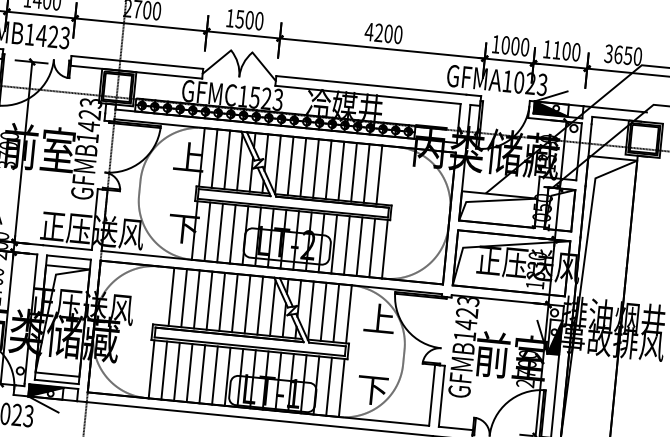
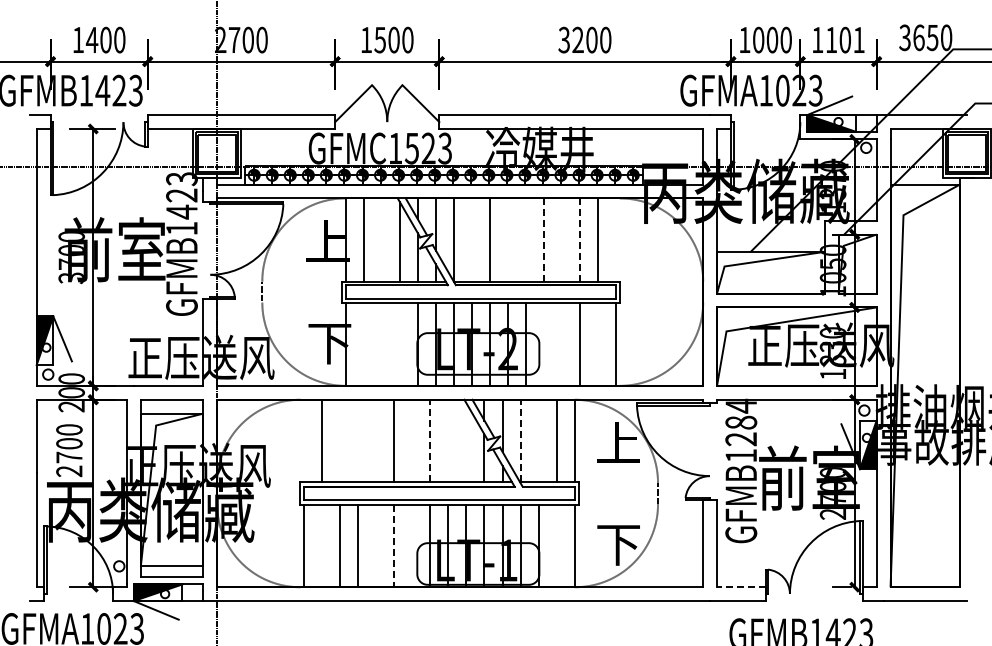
text: (369, 31) -> (564, 39), 4200 -> 3200
text: (575, 51) -> (858, 39), 1100 -> 1101
line: (227, 159) -> (381, 239), removed
line: (290, 165) -> (471, 239), removed
line: (316, 168) -> (508, 239), removed
line: (328, 169) -> (526, 239), removed
line: (341, 171) -> (544, 240), solid -> dashed
line: (354, 171) -> (562, 239), removed
line: (366, 173) -> (580, 240), solid -> dashed
line: (207, 231) -> (363, 343), removed
line: (219, 232) -> (381, 343), removed
line: (232, 233) -> (399, 343), removed
line: (334, 243) -> (544, 343), removed
line: (347, 244) -> (562, 343), removed
line: (372, 247) -> (598, 343), removed
line: (184, 297) -> (340, 440), removed
line: (197, 299) -> (358, 440), removed
line: (209, 300) -> (376, 440), removed
line: (235, 302) -> (412, 440), removed
line: (247, 304) -> (430, 440), solid -> dashed
line: (260, 305) -> (448, 440), removed
line: (272, 307) -> (466, 442), removed
line: (310, 310) -> (520, 440), solid -> dashed
line: (323, 311) -> (538, 440), removed
text: (467, 312) -> (741, 422), GFMB1423 -> GFMB1284
line: (164, 370) -> (322, 545), removed
line: (202, 374) -> (376, 545), removed
line: (215, 375) -> (394, 546), solid -> dashed
line: (227, 376) -> (412, 545), removed
line: (328, 386) -> (556, 545), removed
line: (455, 428) -> (740, 587), solid -> dashed

